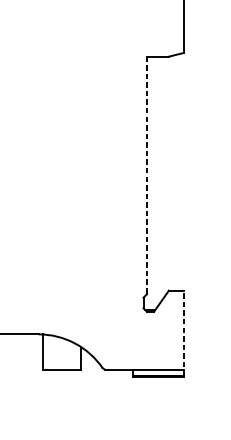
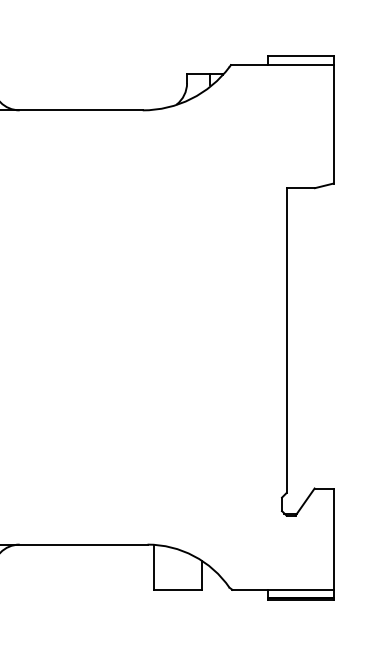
line: (146, 176) -> (286, 341), dashed -> solid
line: (183, 333) -> (333, 543), dashed -> solid

